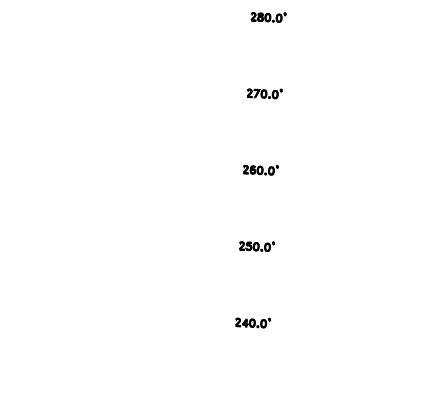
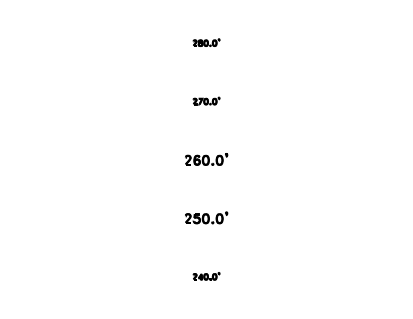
part: (260, 169) -> (206, 159), size x1.6
part: (256, 245) -> (206, 217), size x1.6

